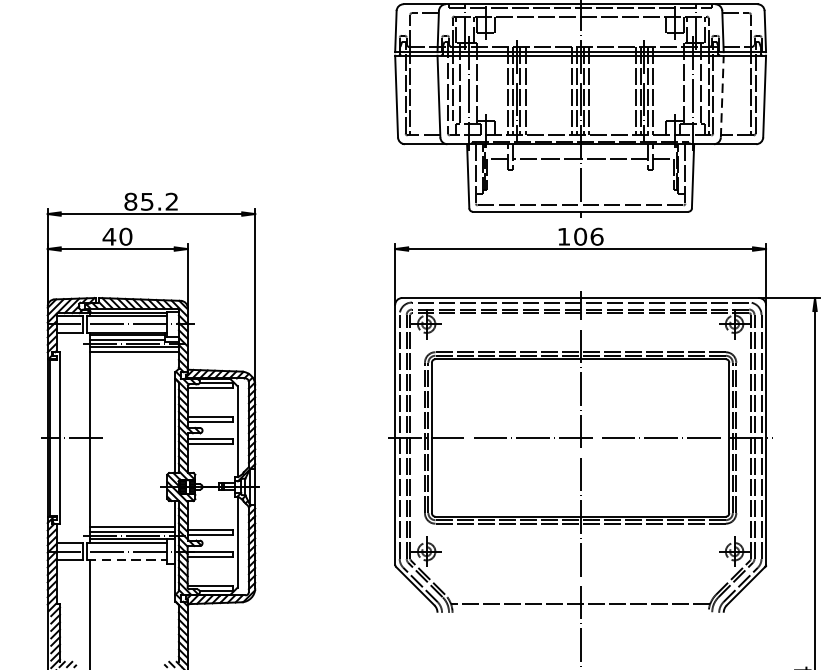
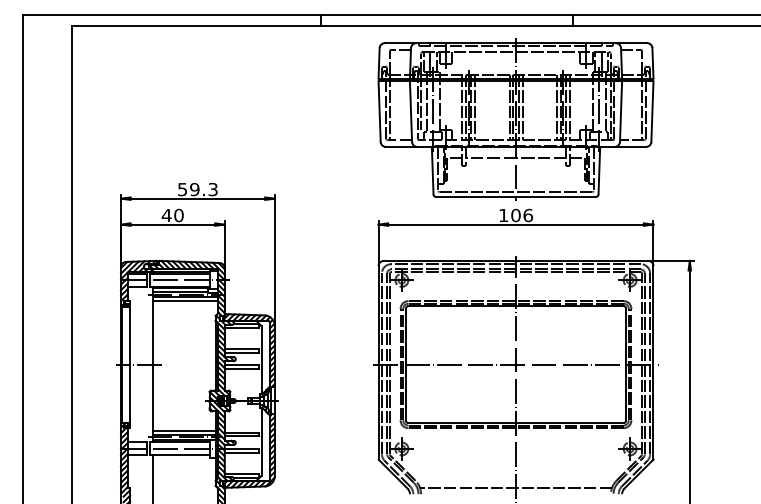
line: (722, 96) -> (621, 111), dashed -> solid
text: (150, 201) -> (197, 189), 85.2 -> 59.3
line: (126, 560) -> (179, 455), dashed -> solid

